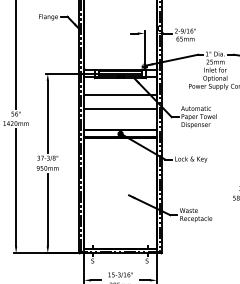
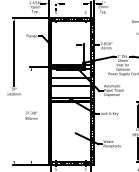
line: (47, 116) -> (31, 90), removed
line: (16, 188) -> (14, 129), removed
line: (47, 210) -> (31, 141), removed

